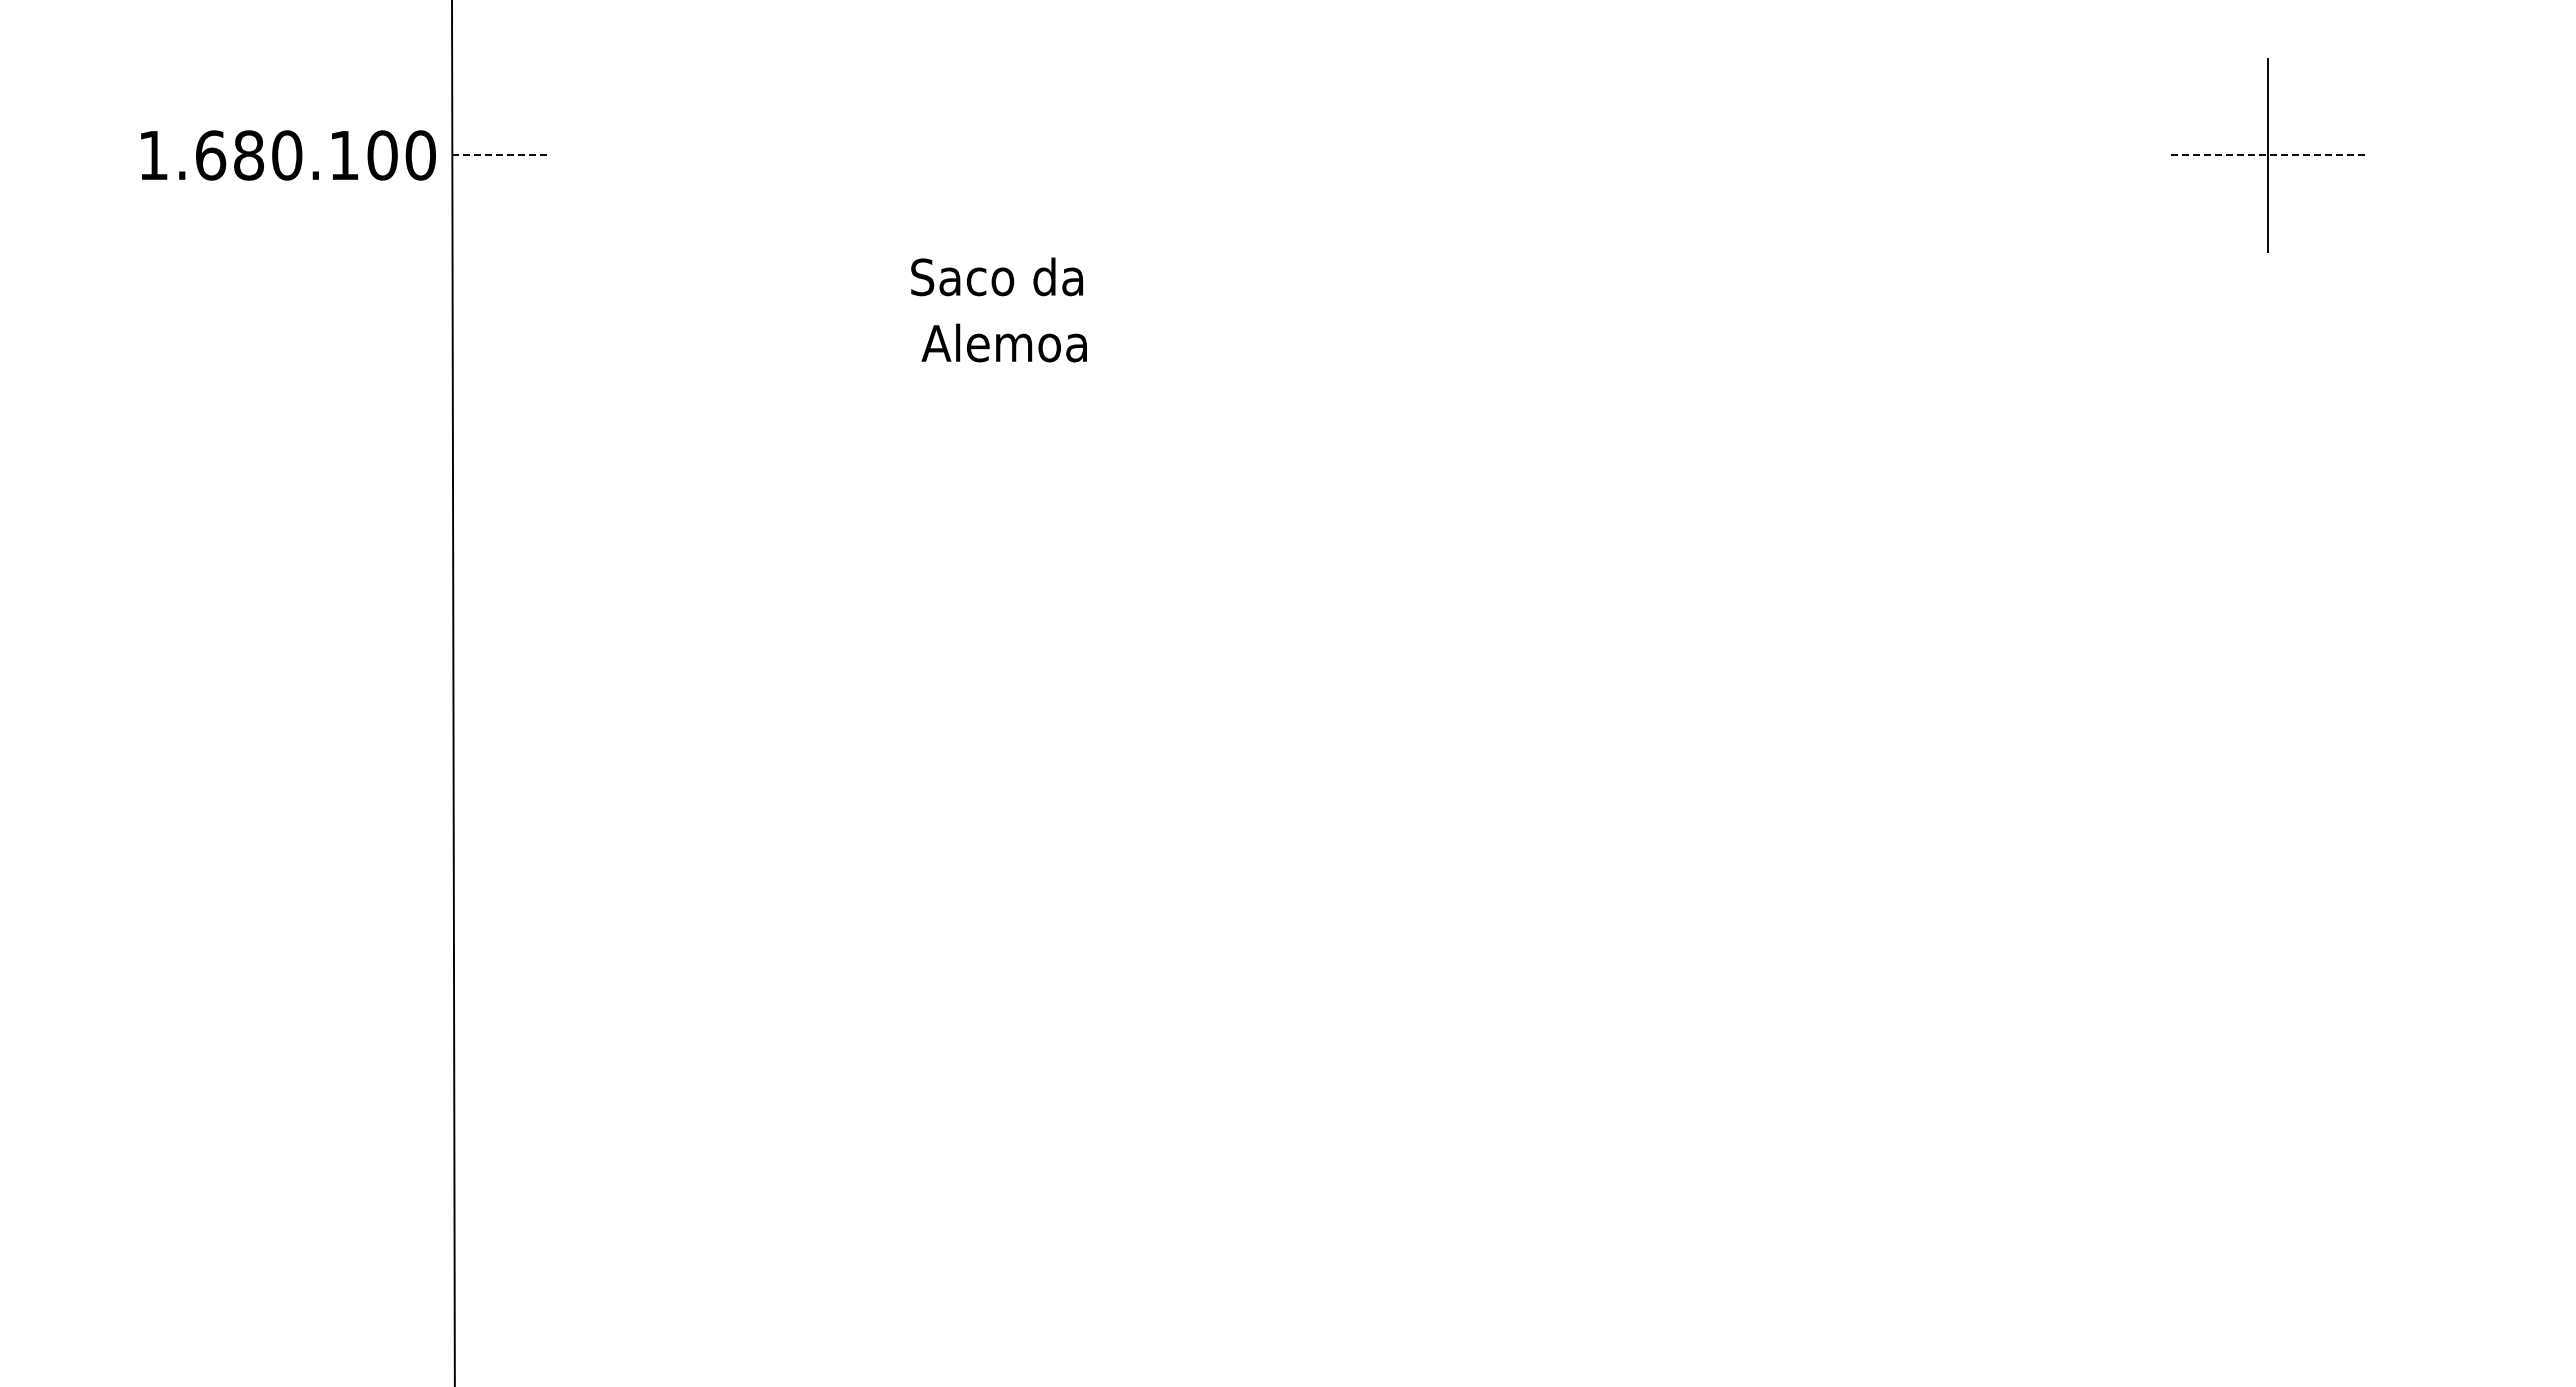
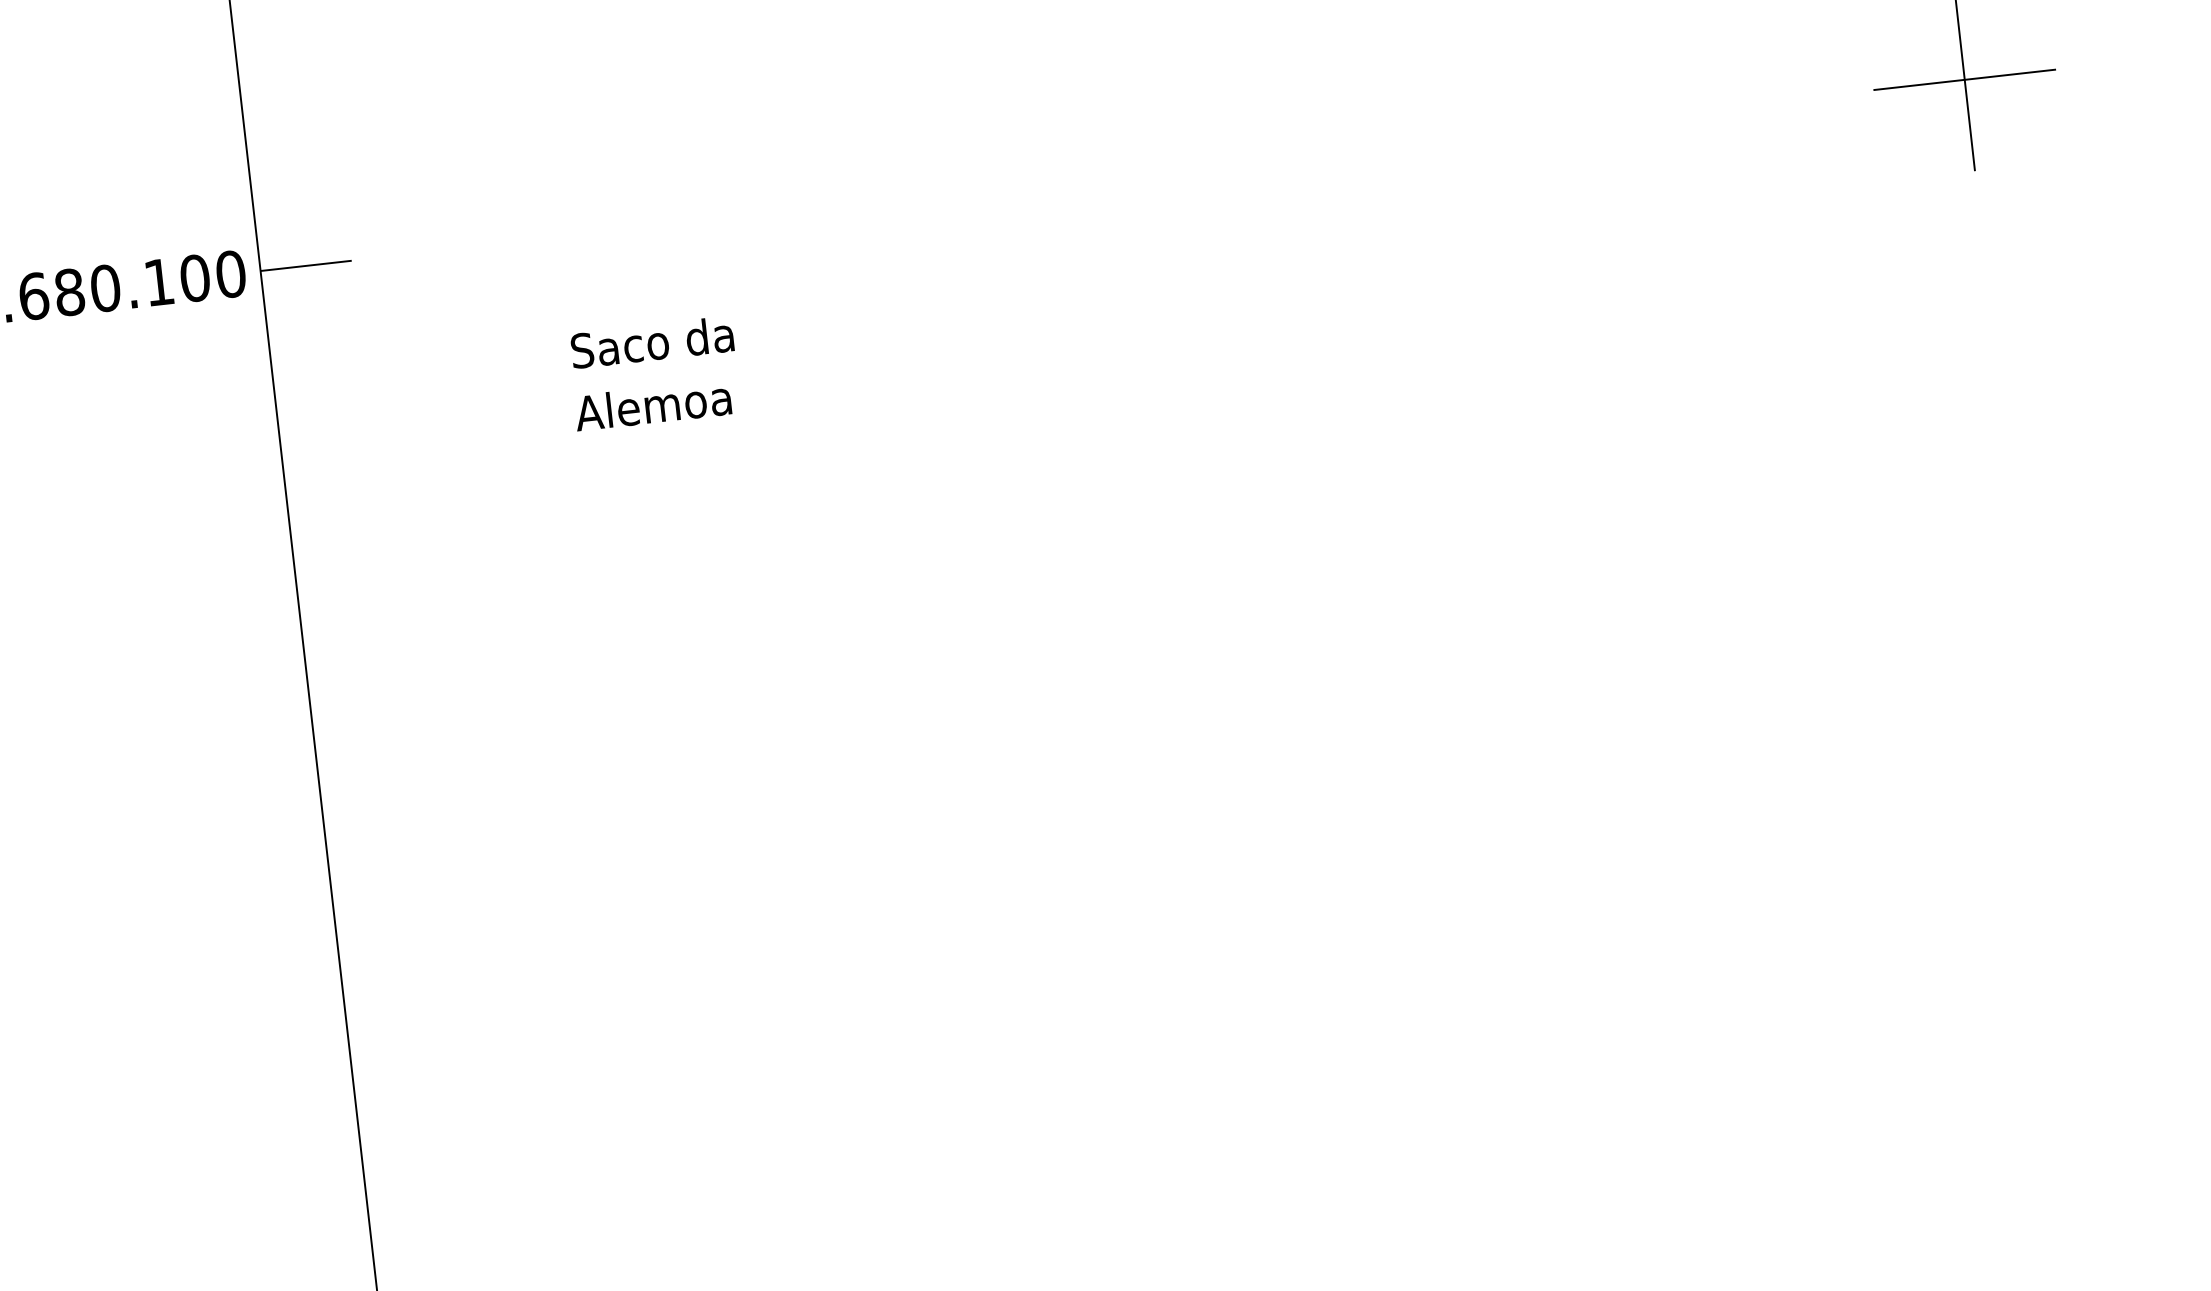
line: (500, 155) -> (305, 265), dashed -> solid
line: (2267, 155) -> (1964, 79), dashed -> solid
text: (996, 276) -> (651, 342), moved
text: (1003, 342) -> (652, 404), moved

